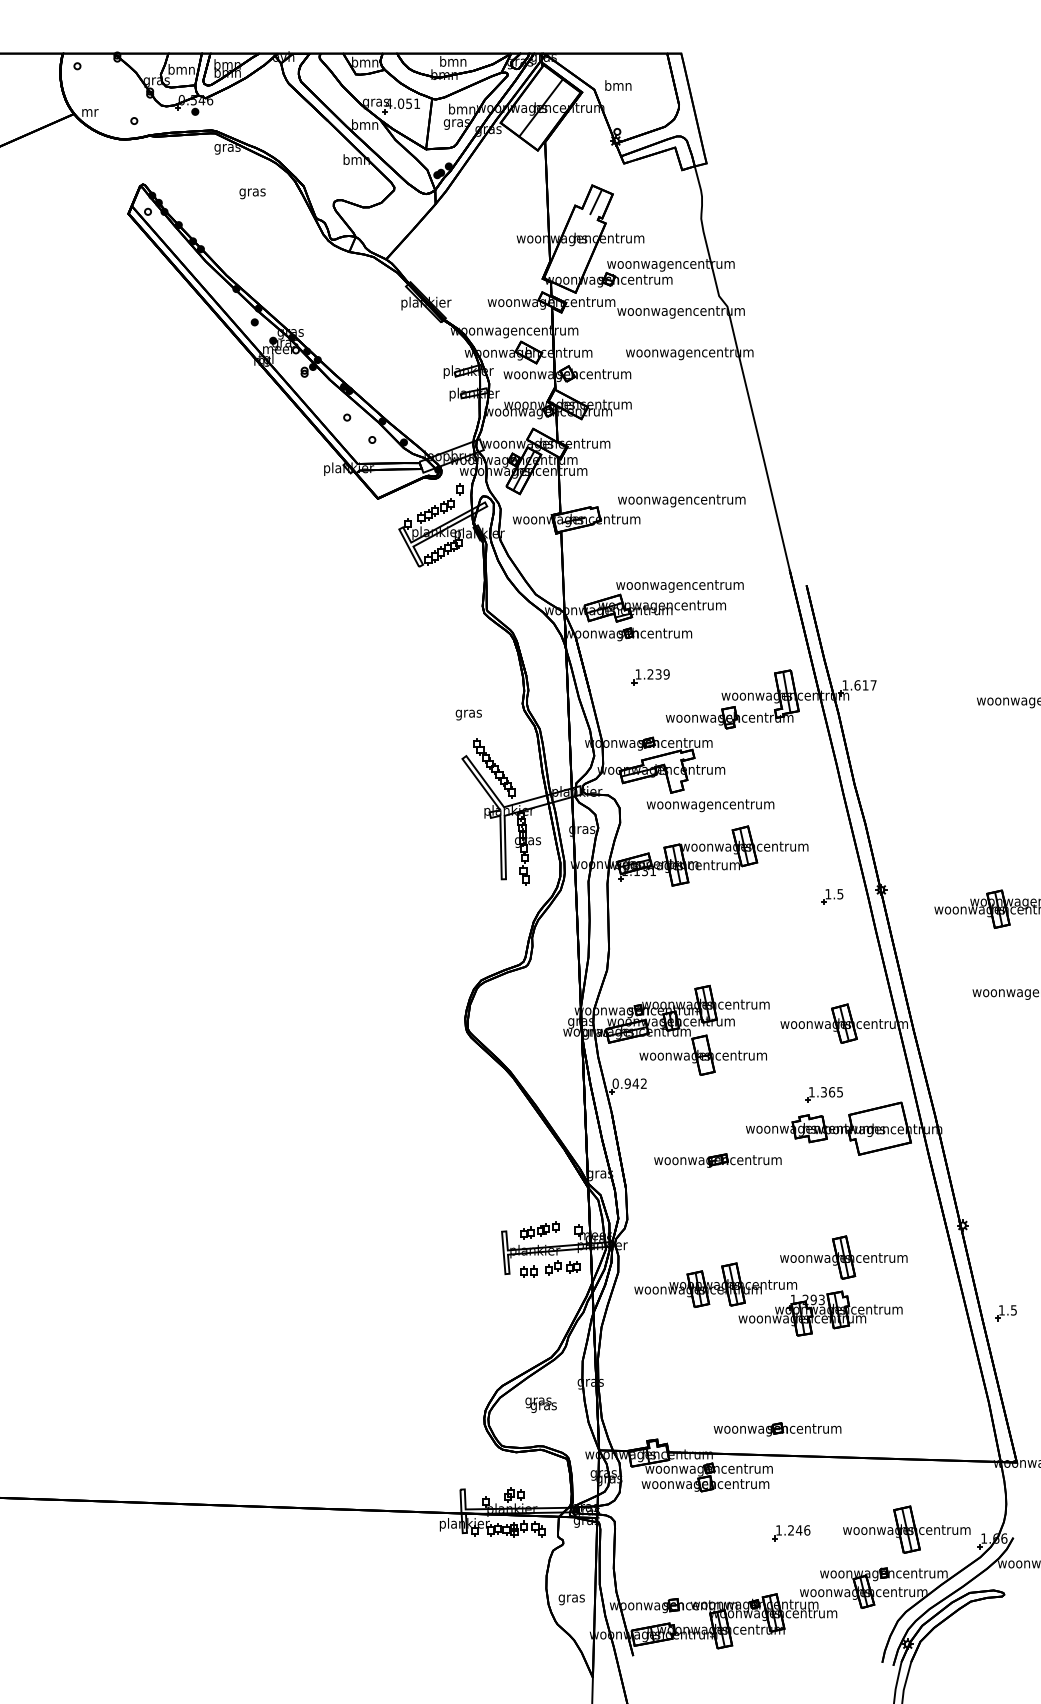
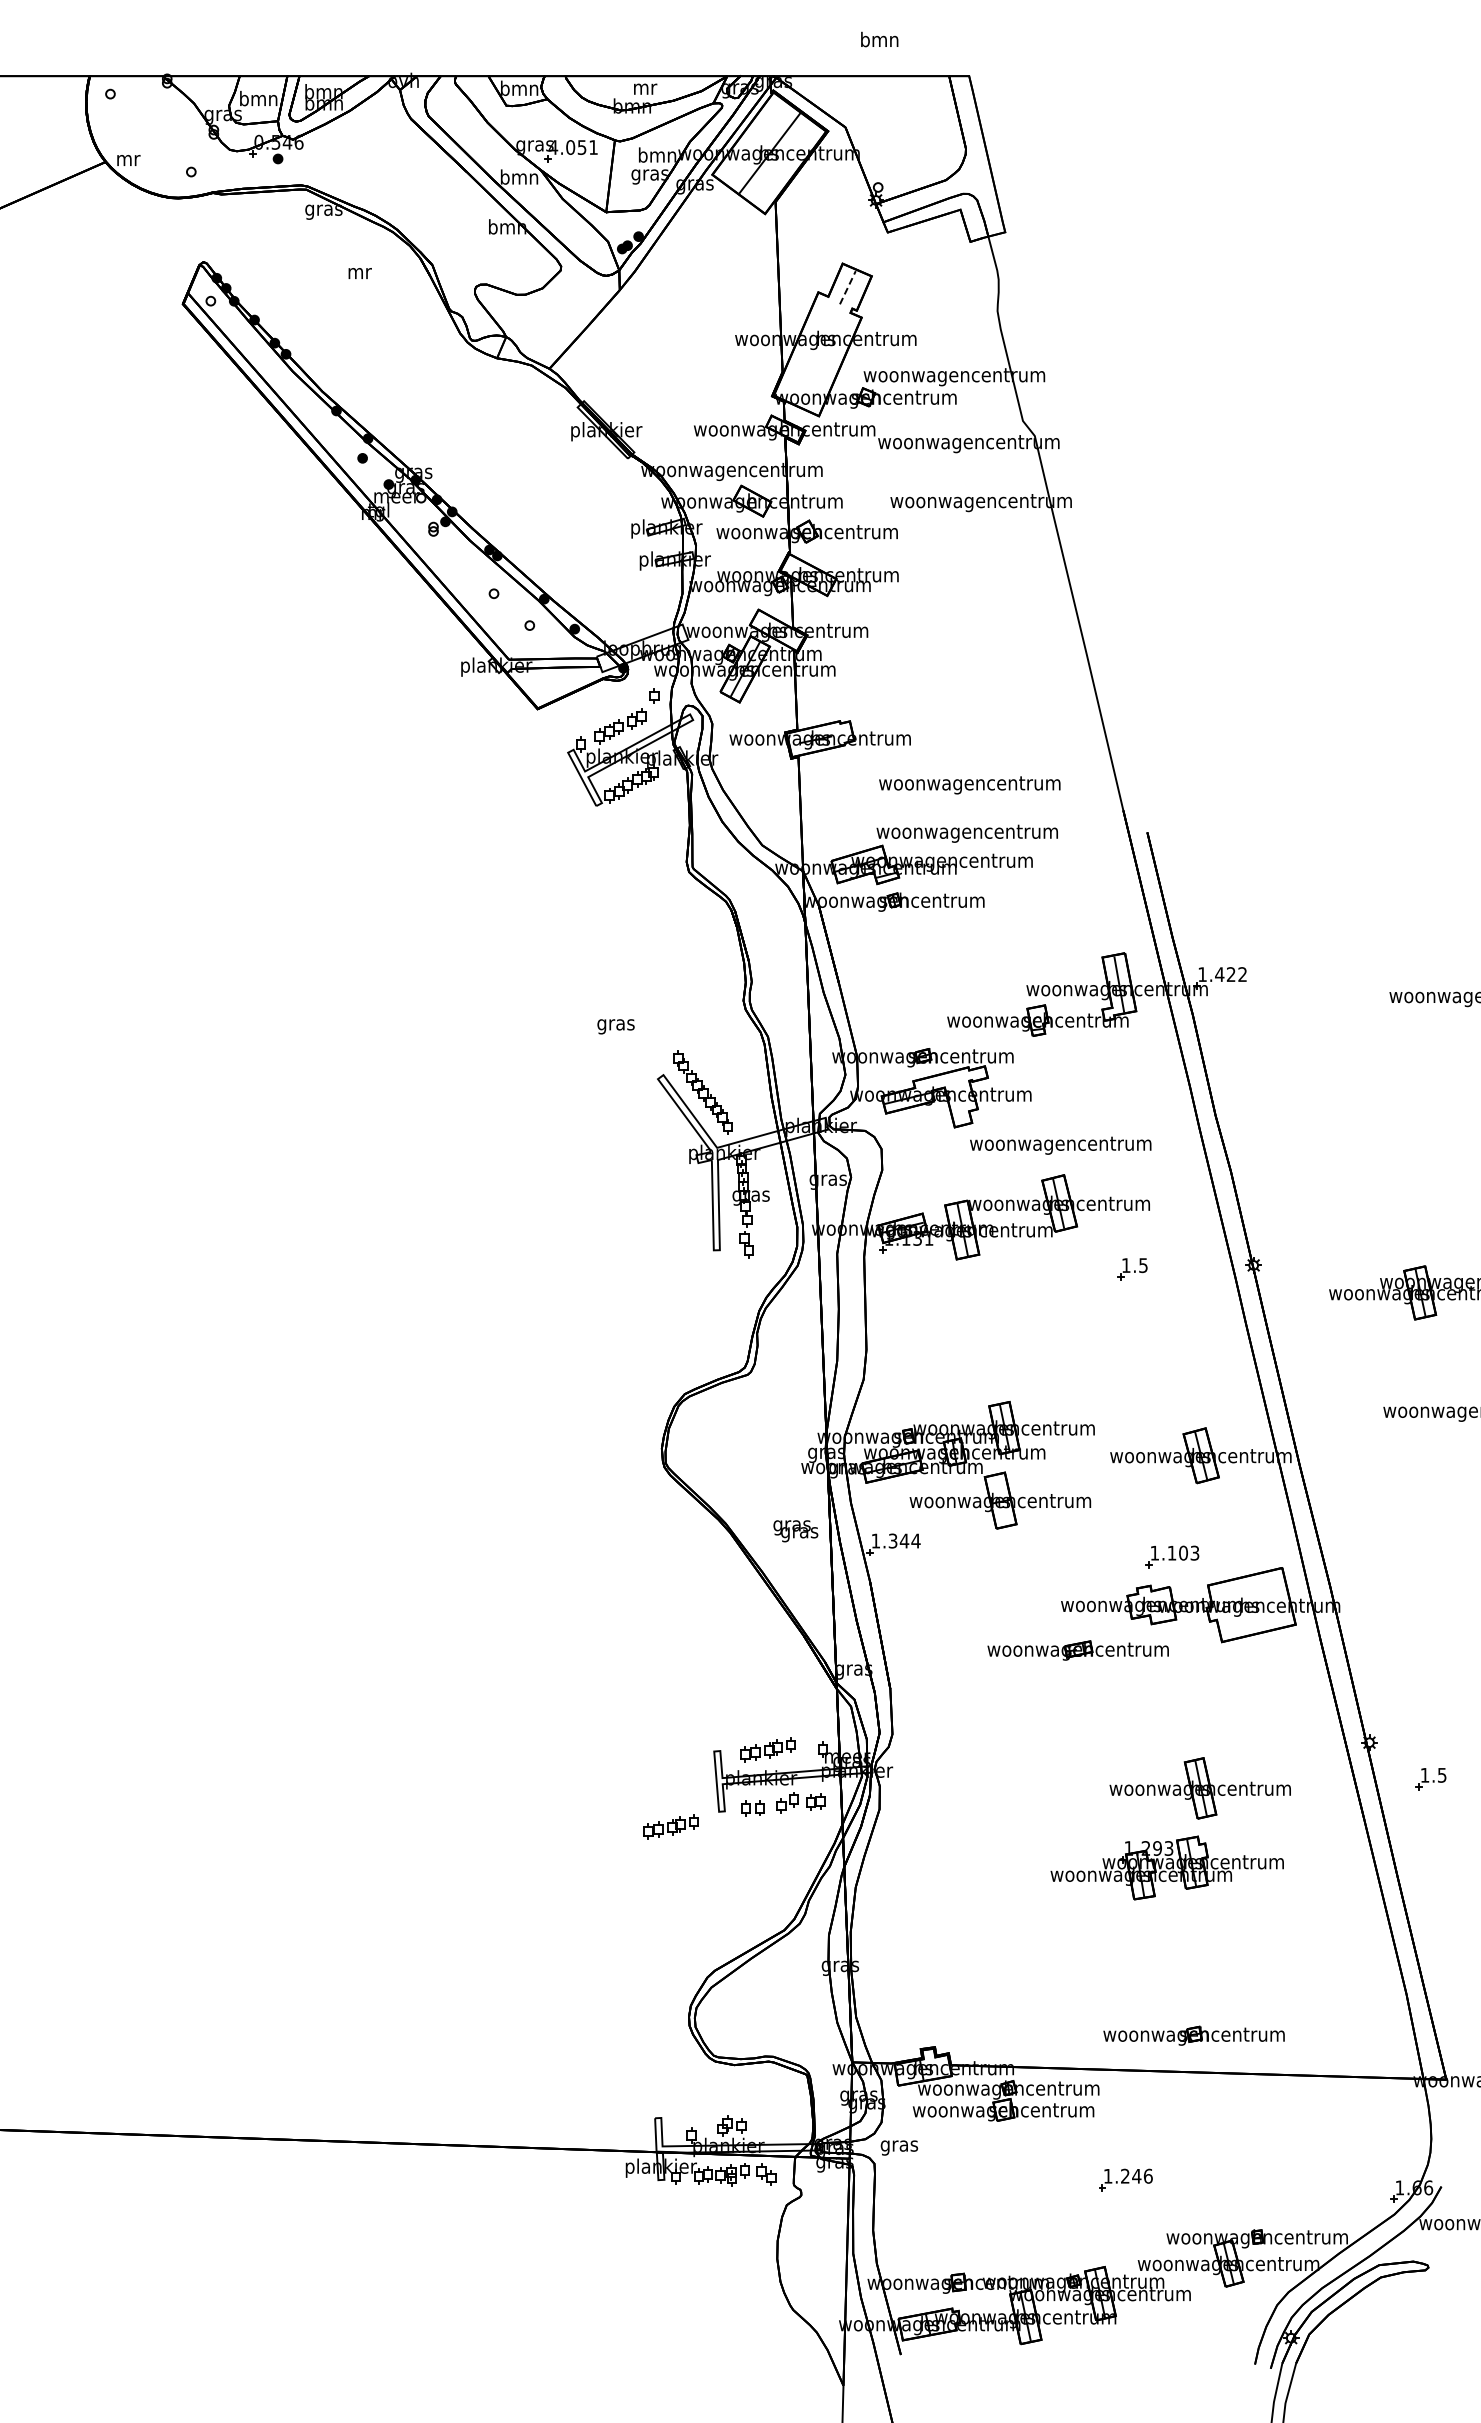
text: (452, 60) -> (644, 86), bmn -> mr
text: (618, 85) -> (879, 39), moved
text: (252, 193) -> (359, 275), gras -> mr
line: (596, 202) -> (848, 287), solid -> dashed
text: (681, 501) -> (969, 785), moved
part: (650, 676) -> (925, 962), removed
text: (865, 685) -> (1230, 974), 1.617 -> 1.422
text: (468, 714) -> (615, 1026), moved
text: (710, 805) -> (1060, 1145), moved
part: (832, 897) -> (1132, 1269), moved
text: (629, 1083) -> (895, 1540), 0.942 -> 1.344
text: (832, 1091) -> (1183, 1552), 1.365 -> 1.103
part: (717, 1160) -> (1077, 1650), moved
part: (471, 1284) -> (670, 1826), added
part: (715, 1285) -> (1017, 1827), removed
part: (1005, 1313) -> (1430, 1779), moved
text: (540, 1405) -> (795, 1531), moved
part: (777, 1429) -> (1193, 2035), moved
part: (906, 1529) -> (1289, 2175), removed
text: (571, 1599) -> (899, 2147), moved

